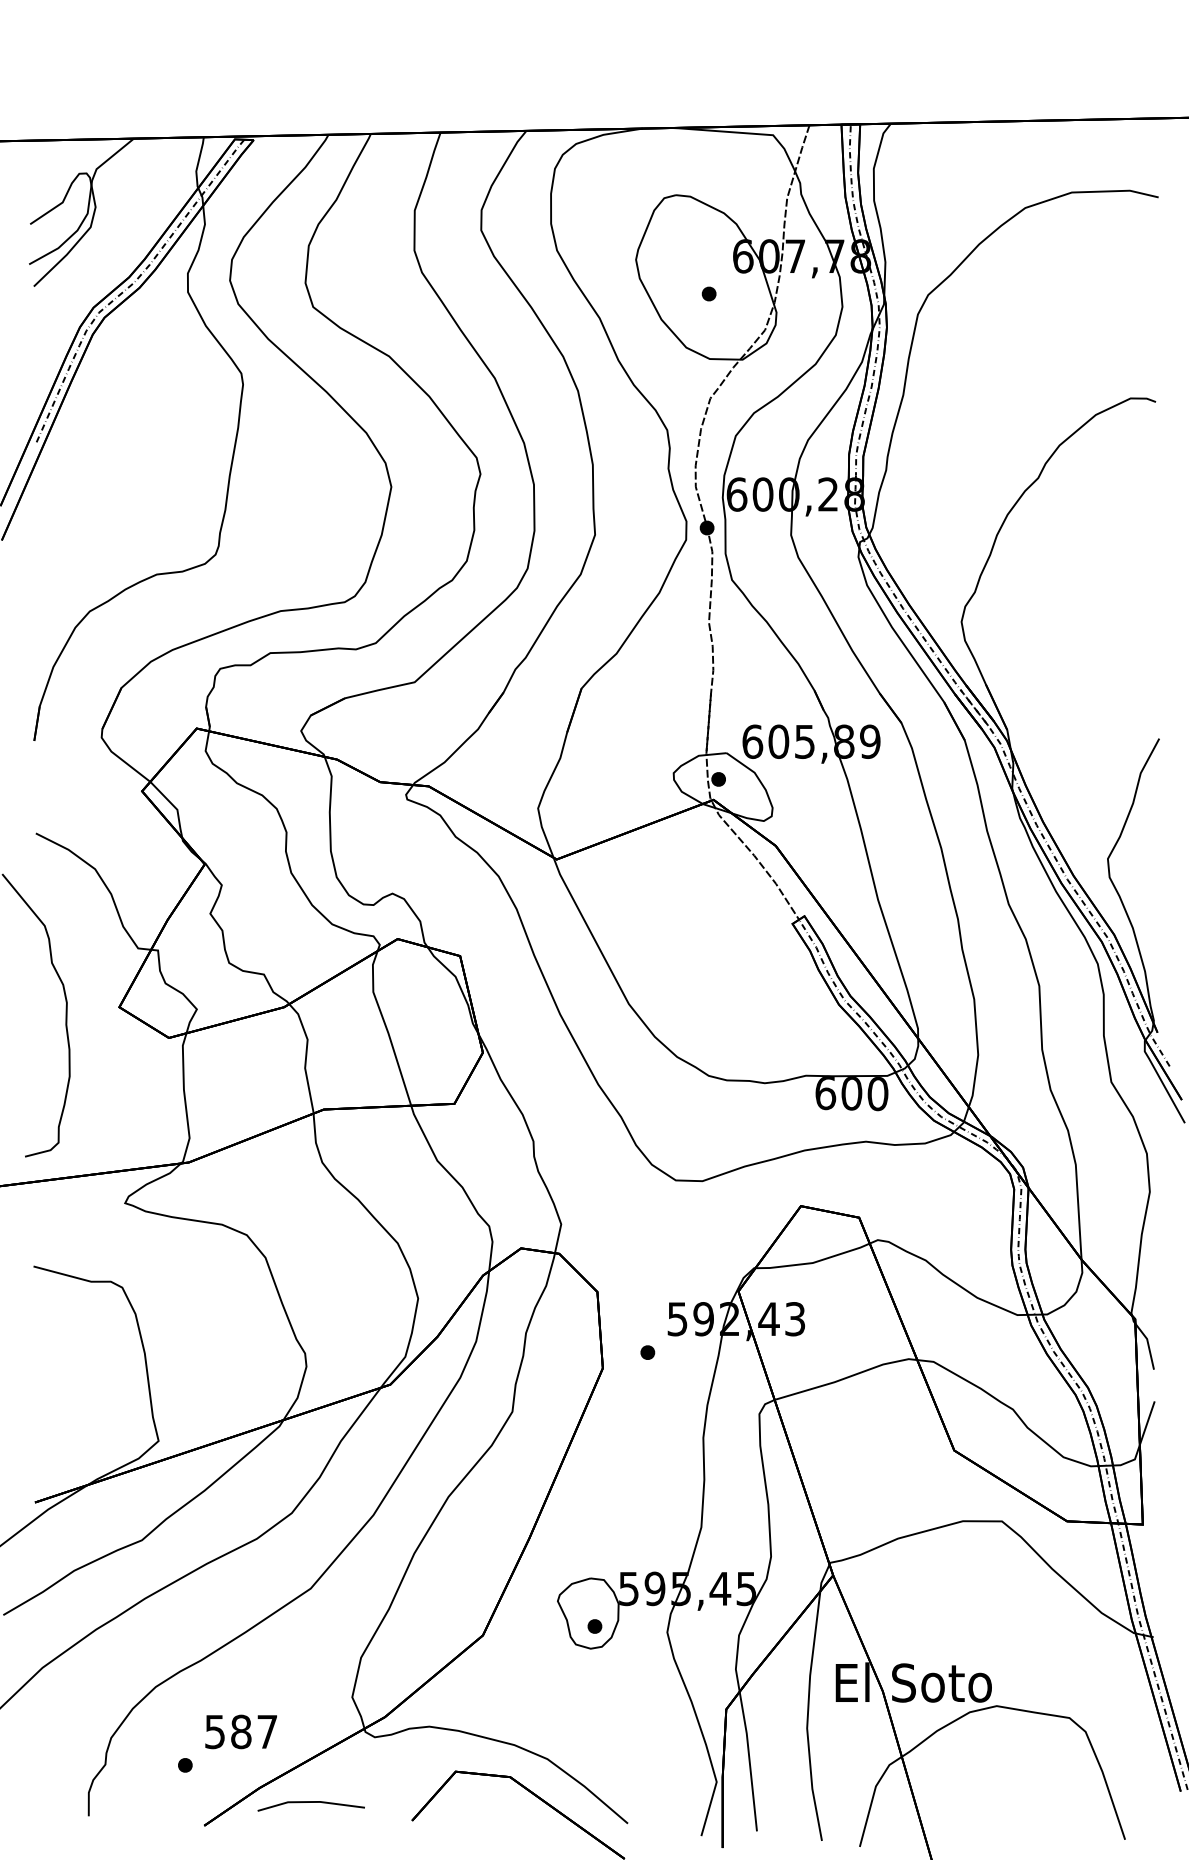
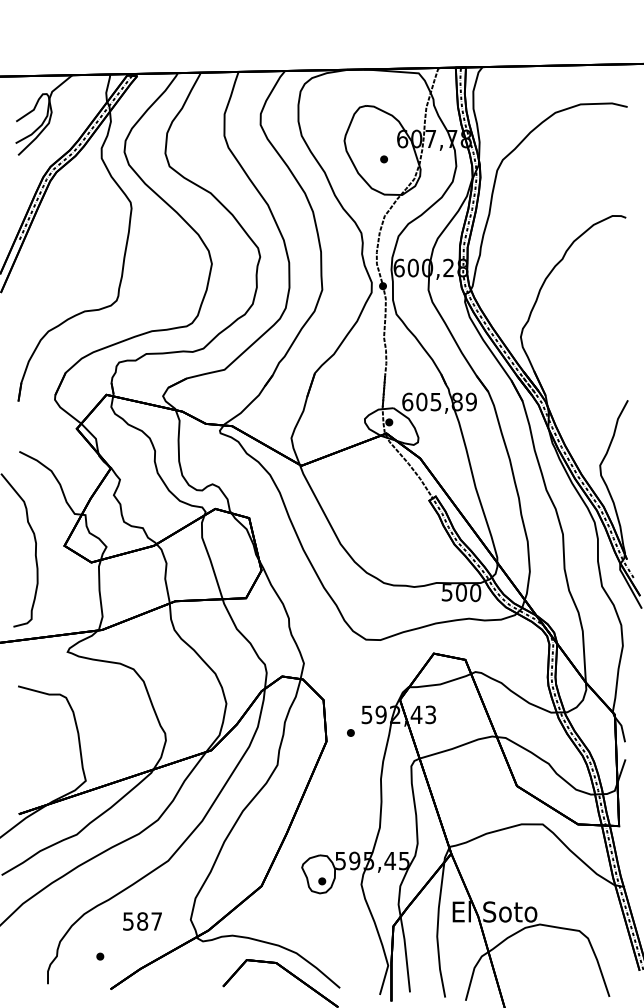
text: (824, 1093) -> (446, 592), 600 -> 500
text: (241, 1731) -> (142, 921), moved
line: (311, 1803) -> (168, 977), removed

